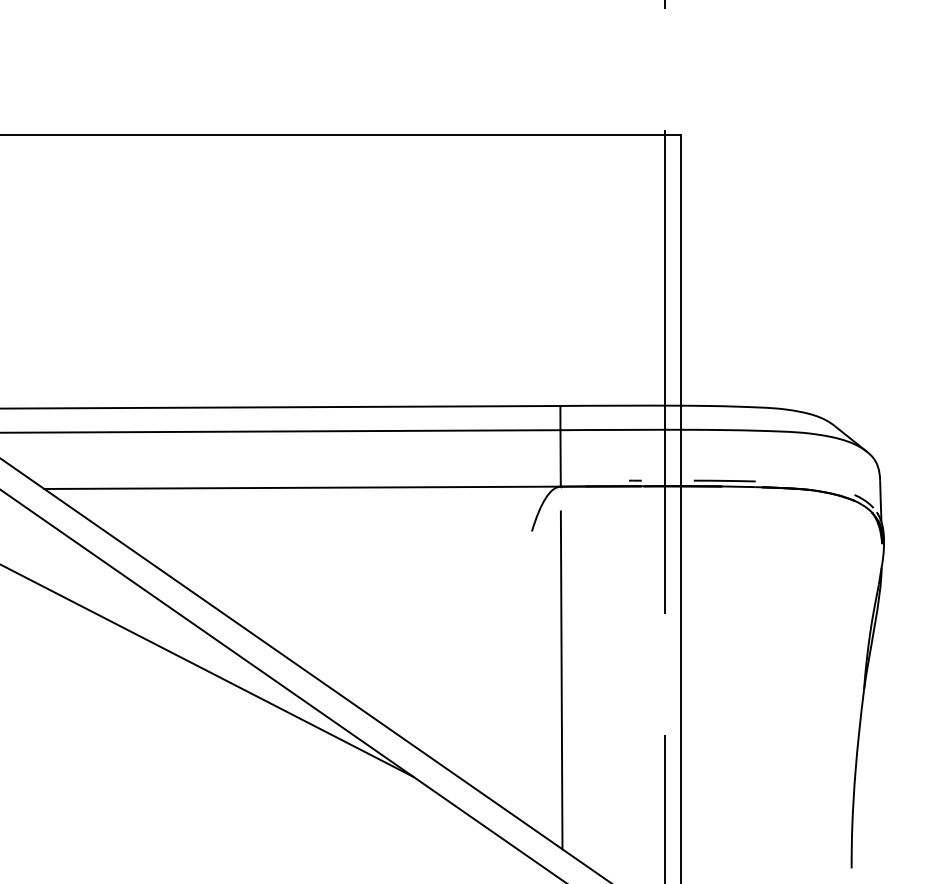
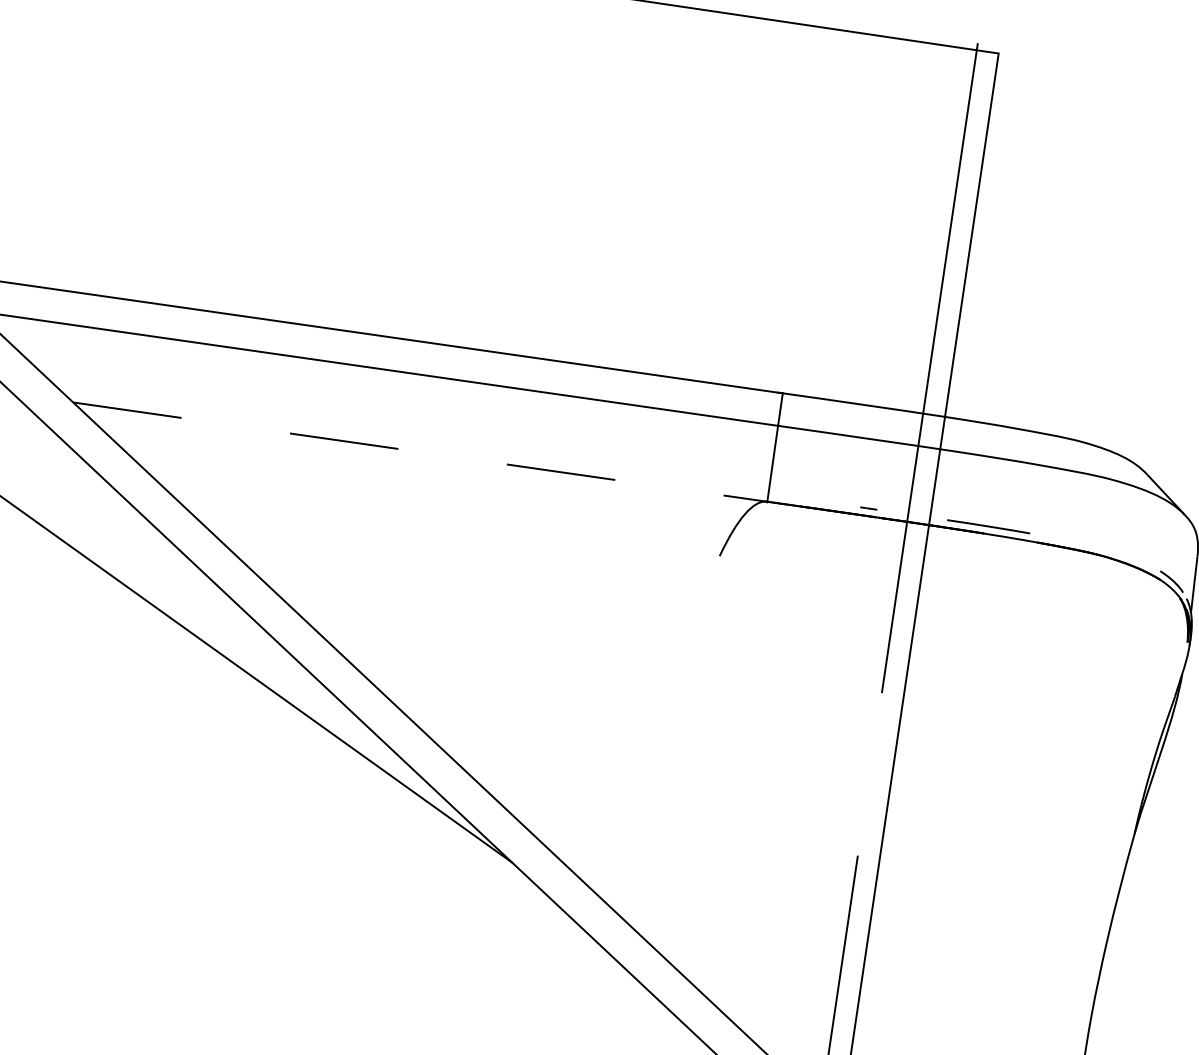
line: (303, 487) -> (421, 451), solid -> dashed
line: (561, 680) -> (729, 762), removed

